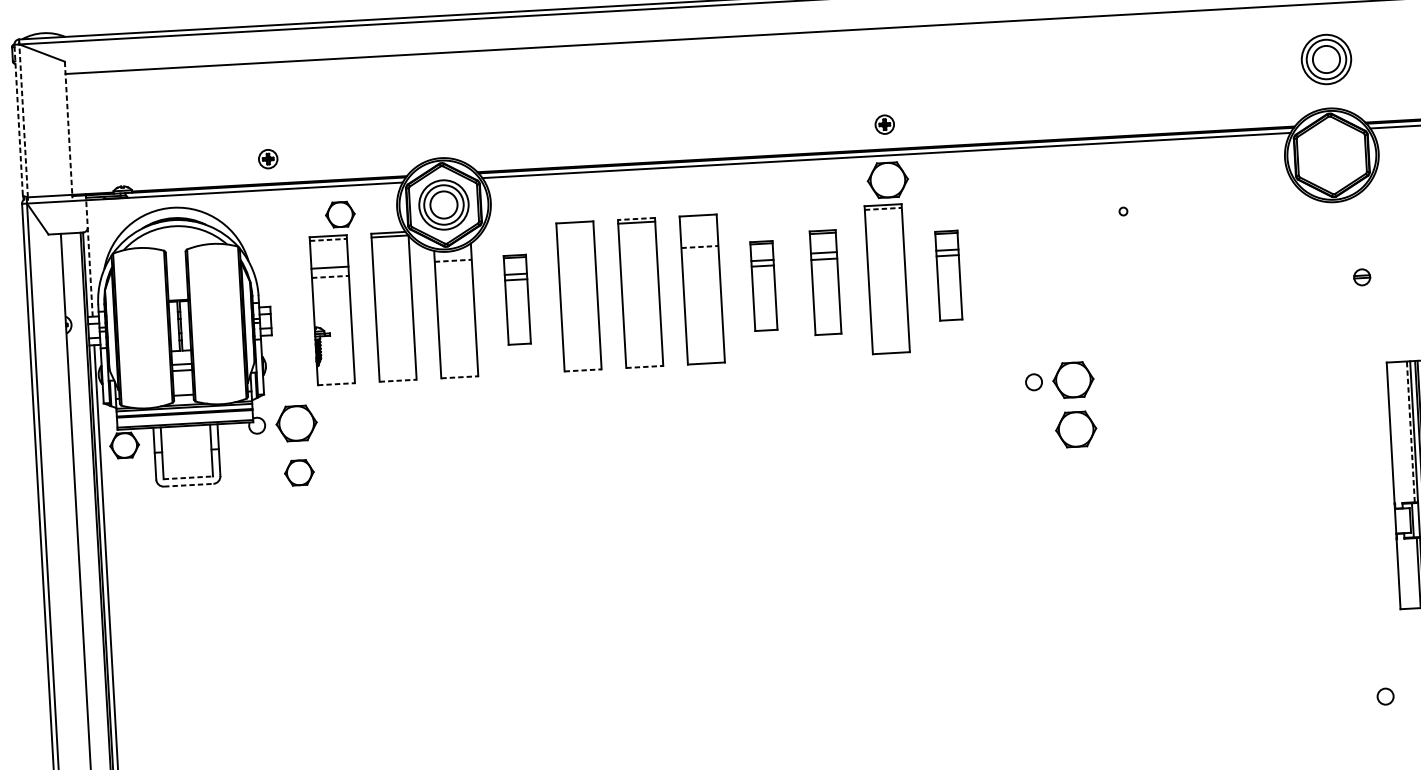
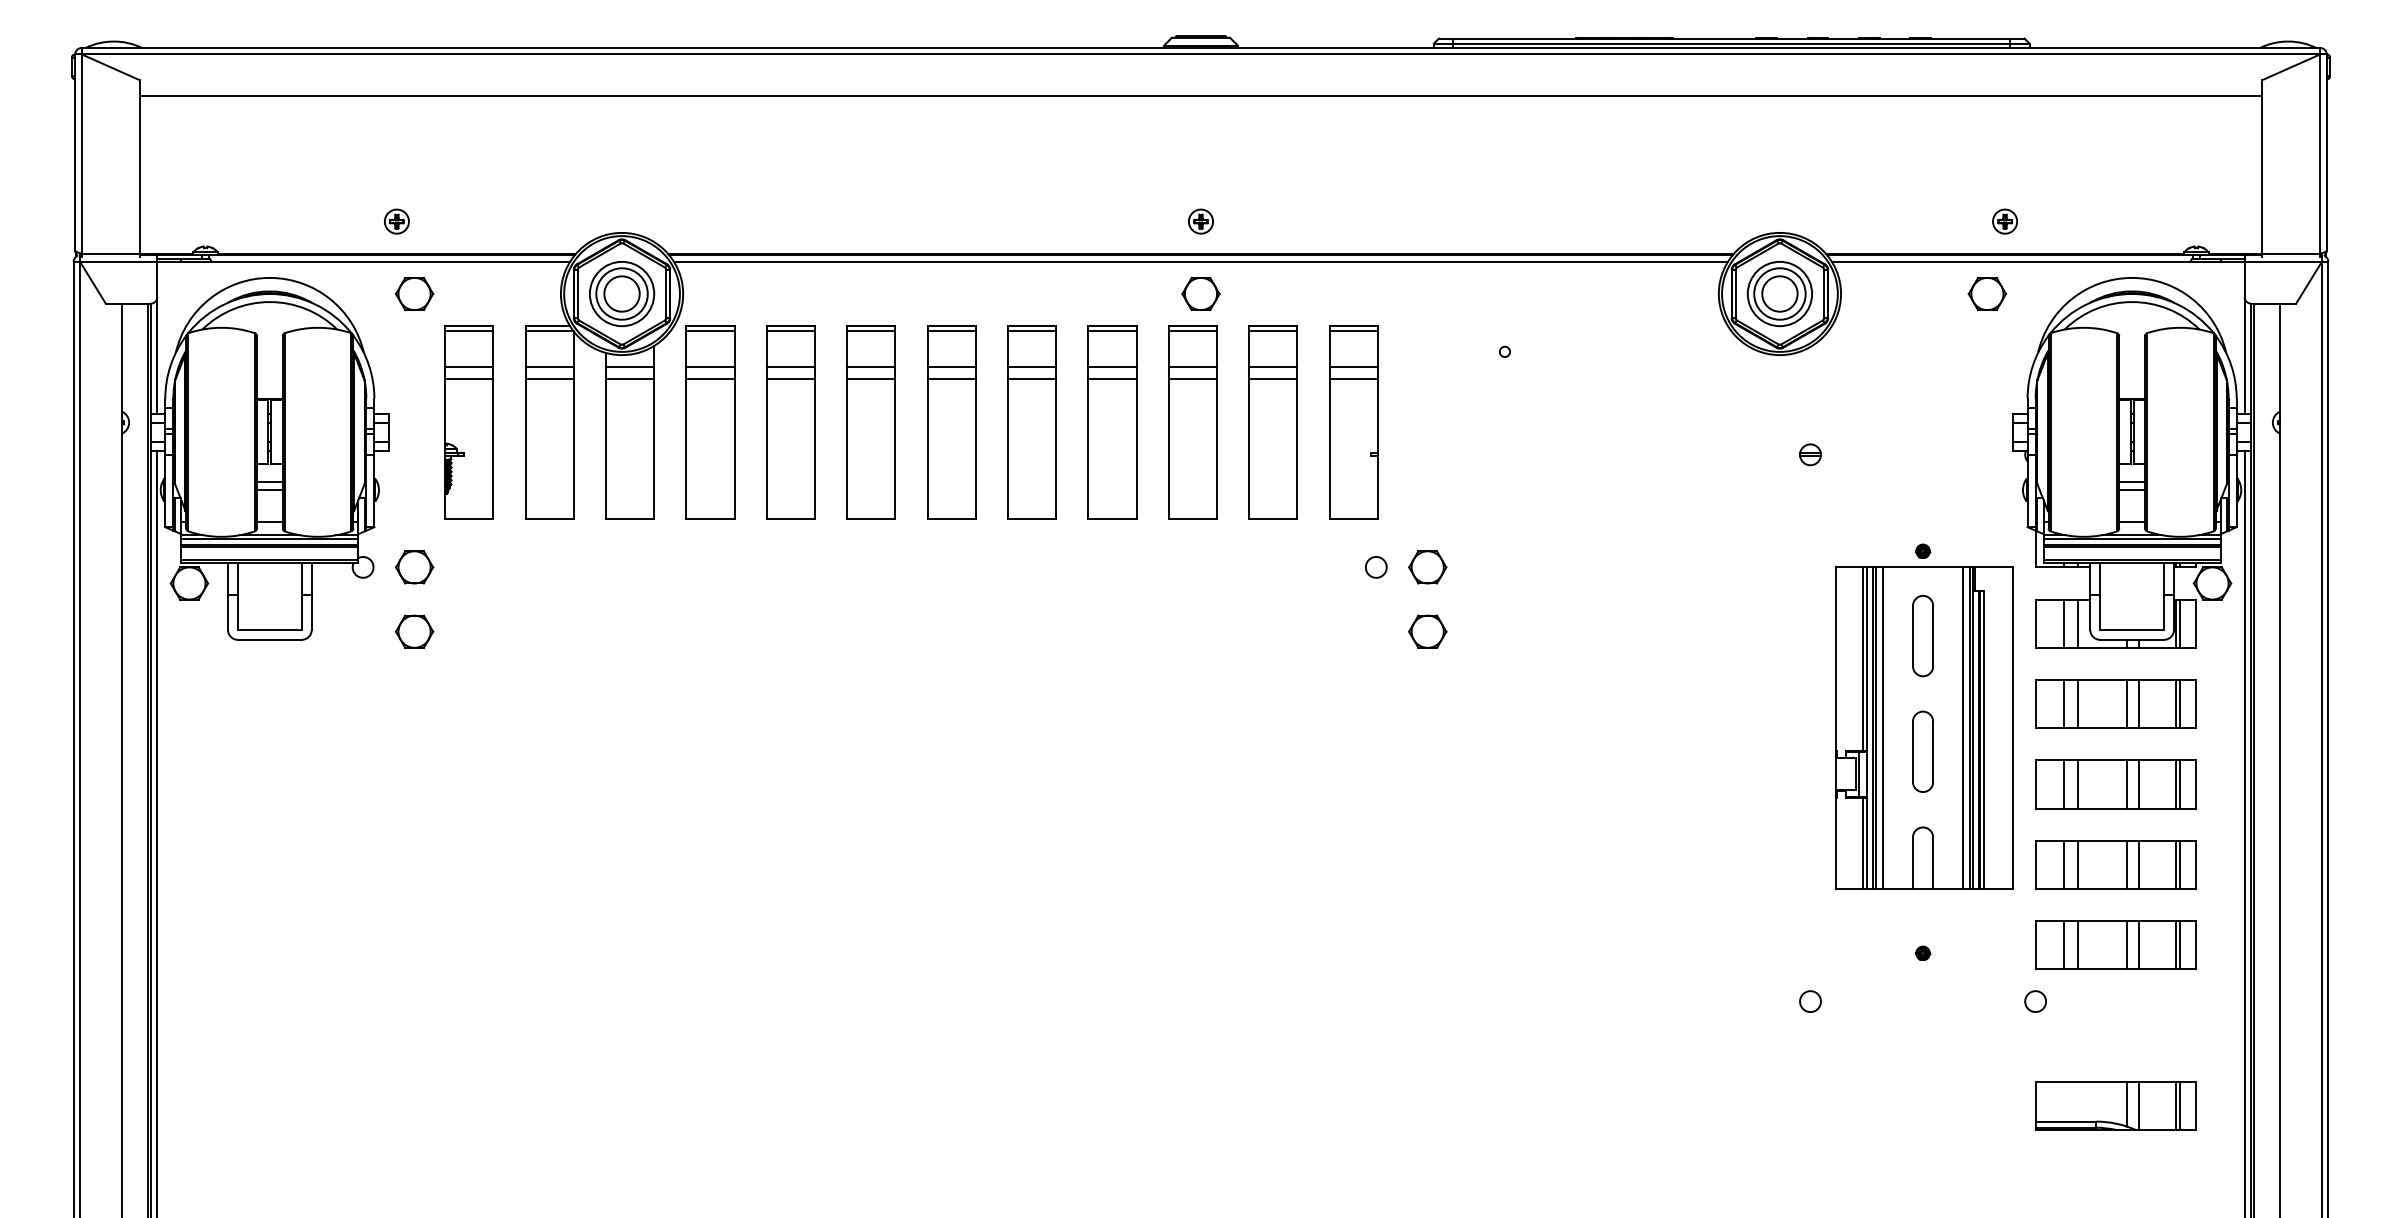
part: (1326, 59) -> (1779, 294), moved
line: (18, 119) -> (75, 152), dashed -> solid
line: (23, 121) -> (81, 154), dashed -> solid
line: (68, 127) -> (139, 166), dashed -> solid
part: (887, 179) -> (1200, 293), size x0.71
line: (883, 209) -> (1193, 331), dashed -> solid
part: (340, 214) -> (414, 293), moved
line: (635, 219) -> (870, 326), dashed -> solid
line: (698, 219) -> (951, 331), added
line: (574, 226) -> (790, 331), added
line: (884, 236) -> (1192, 367), added
line: (328, 240) -> (469, 331), dashed -> solid
line: (885, 246) -> (1192, 379), added
line: (700, 247) -> (952, 367), dashed -> solid
line: (638, 250) -> (871, 367), added
line: (576, 254) -> (790, 367), added
line: (89, 255) -> (157, 334), dashed -> solid
line: (700, 256) -> (951, 379), added
line: (638, 259) -> (871, 379), added
line: (453, 260) -> (630, 367), dashed -> solid
line: (576, 263) -> (790, 379), added
line: (391, 264) -> (549, 367), added
line: (453, 270) -> (629, 379), added
part: (1010, 272) -> (1353, 422), added
line: (392, 273) -> (549, 379), added
part: (948, 275) -> (1272, 422), size x1.67
line: (330, 277) -> (469, 379), dashed -> solid
part: (825, 282) -> (1112, 422), size x1.43
part: (763, 285) -> (1031, 422), size x1.67
part: (517, 299) -> (710, 422), size x1.67
line: (644, 367) -> (871, 519), dashed -> solid
line: (583, 370) -> (791, 519), dashed -> solid
line: (460, 377) -> (630, 519), dashed -> solid
line: (398, 380) -> (550, 519), dashed -> solid
part: (1073, 380) -> (1427, 567), size x0.71
line: (336, 384) -> (469, 519), dashed -> solid
part: (296, 423) -> (414, 567), size x0.71
part: (1076, 429) -> (1427, 631), size x0.71
line: (1410, 432) -> (1862, 659), dashed -> solid
line: (188, 478) -> (270, 630), dashed -> solid
line: (189, 485) -> (270, 639), dashed -> solid

